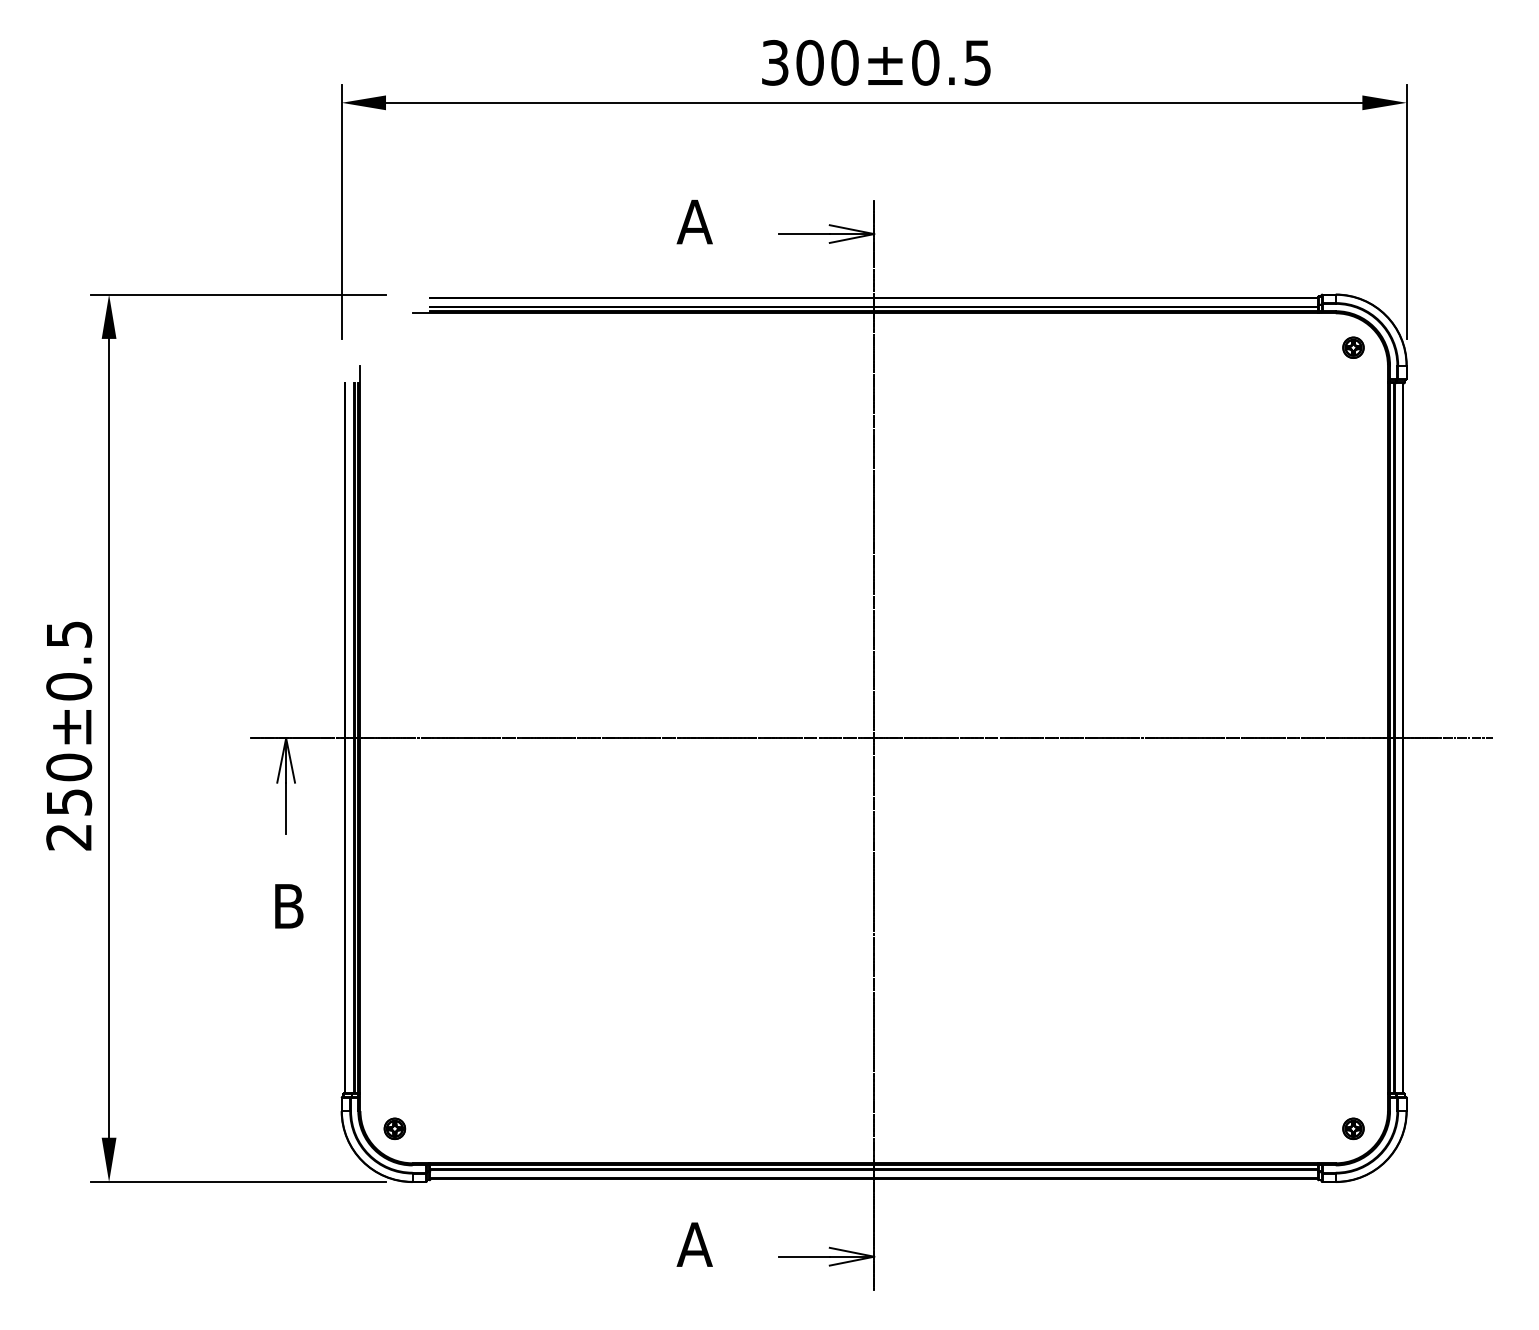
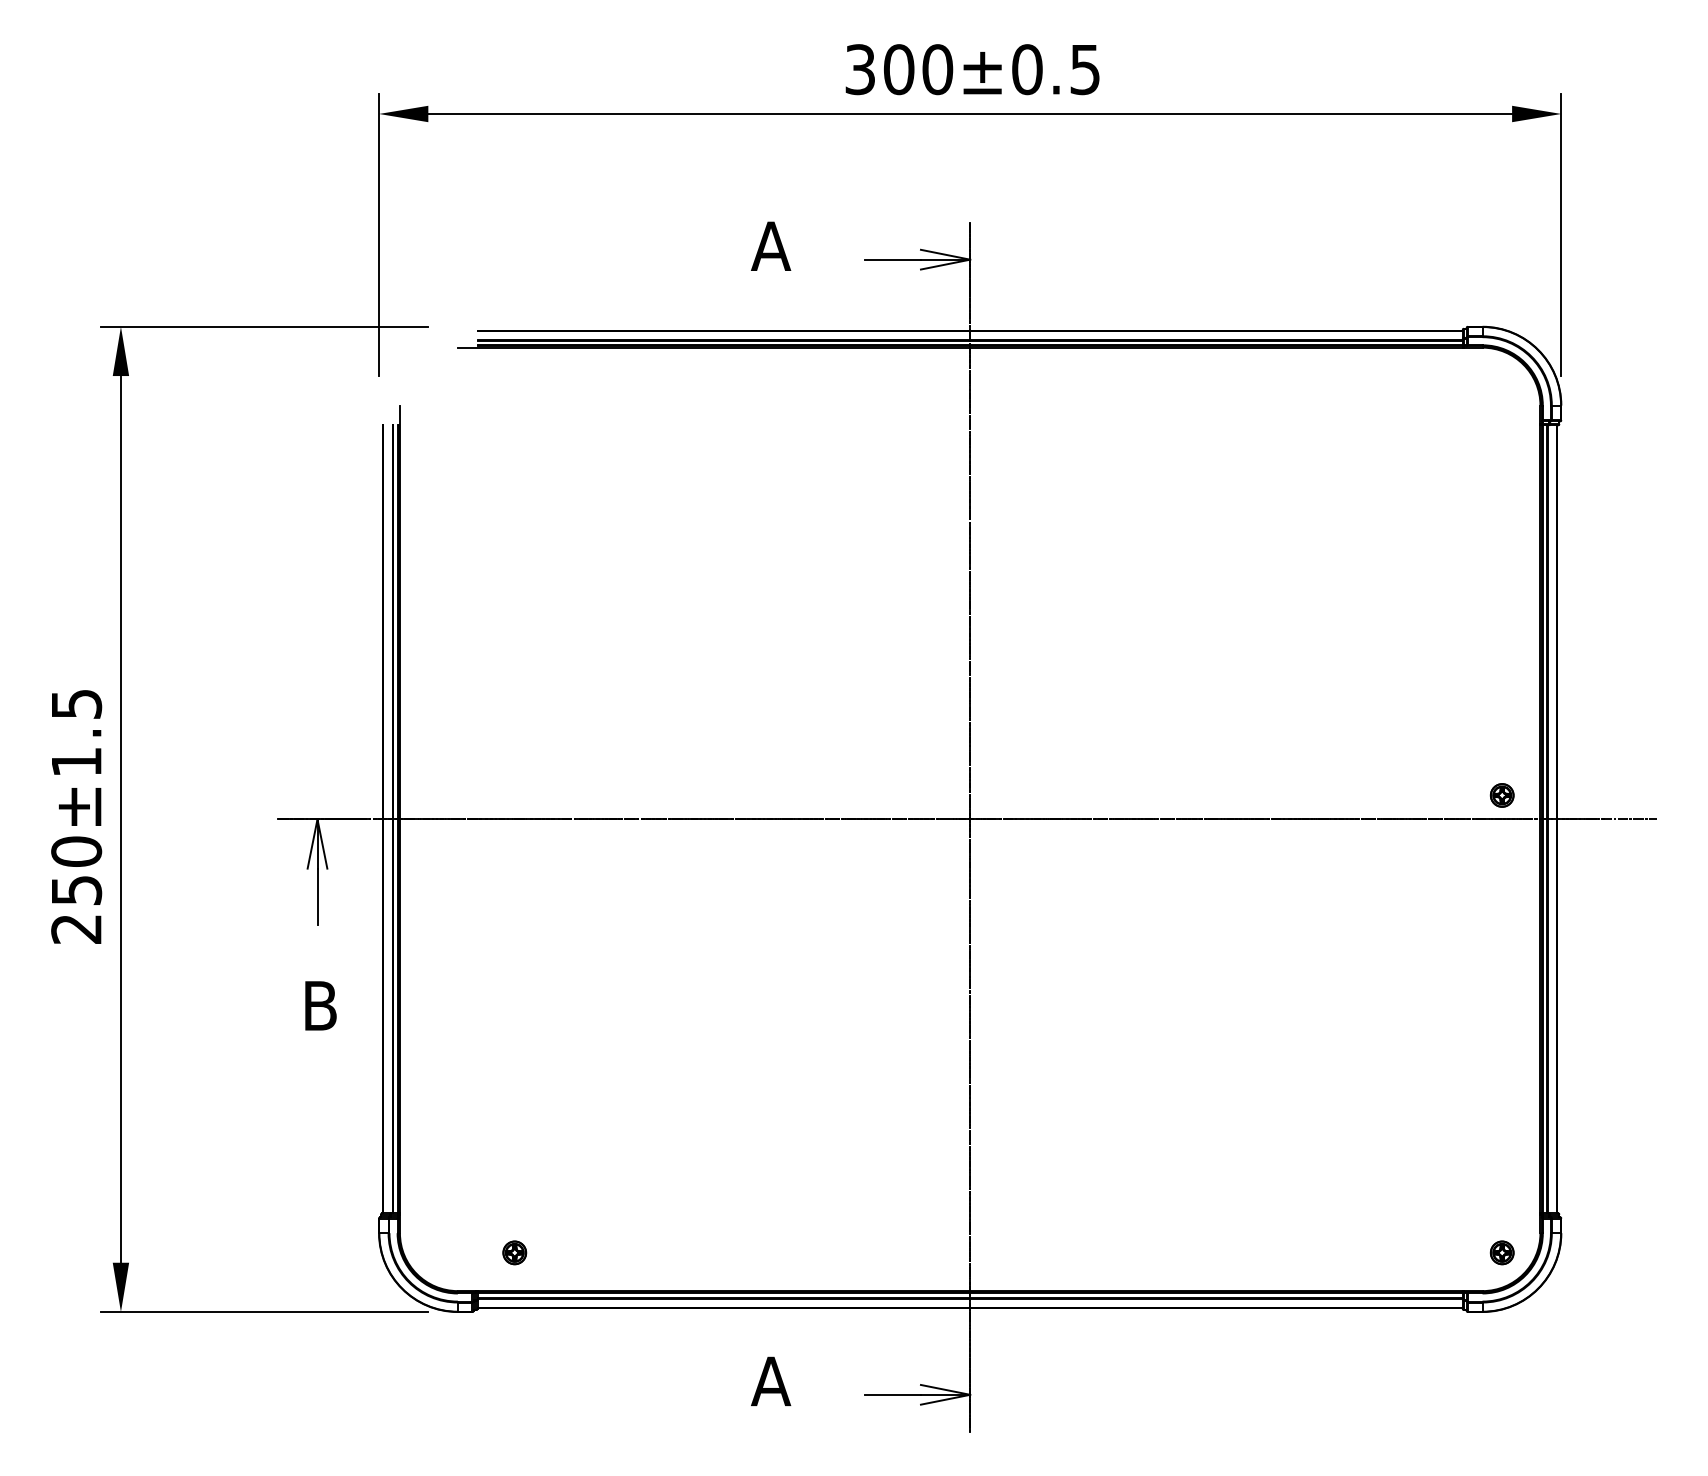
part: (1353, 347) -> (1502, 795), moved
text: (69, 686) -> (76, 761), 250±0.5 -> 250±1.5
part: (394, 1128) -> (514, 1252), moved

